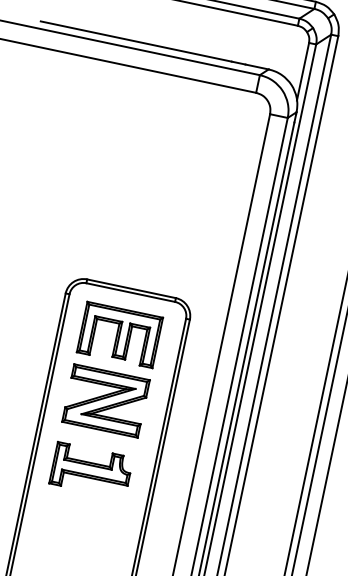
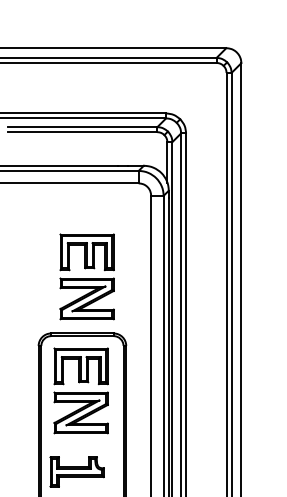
part: (154, 209) -> (86, 276), added
part: (90, 469) -> (76, 471), moved

